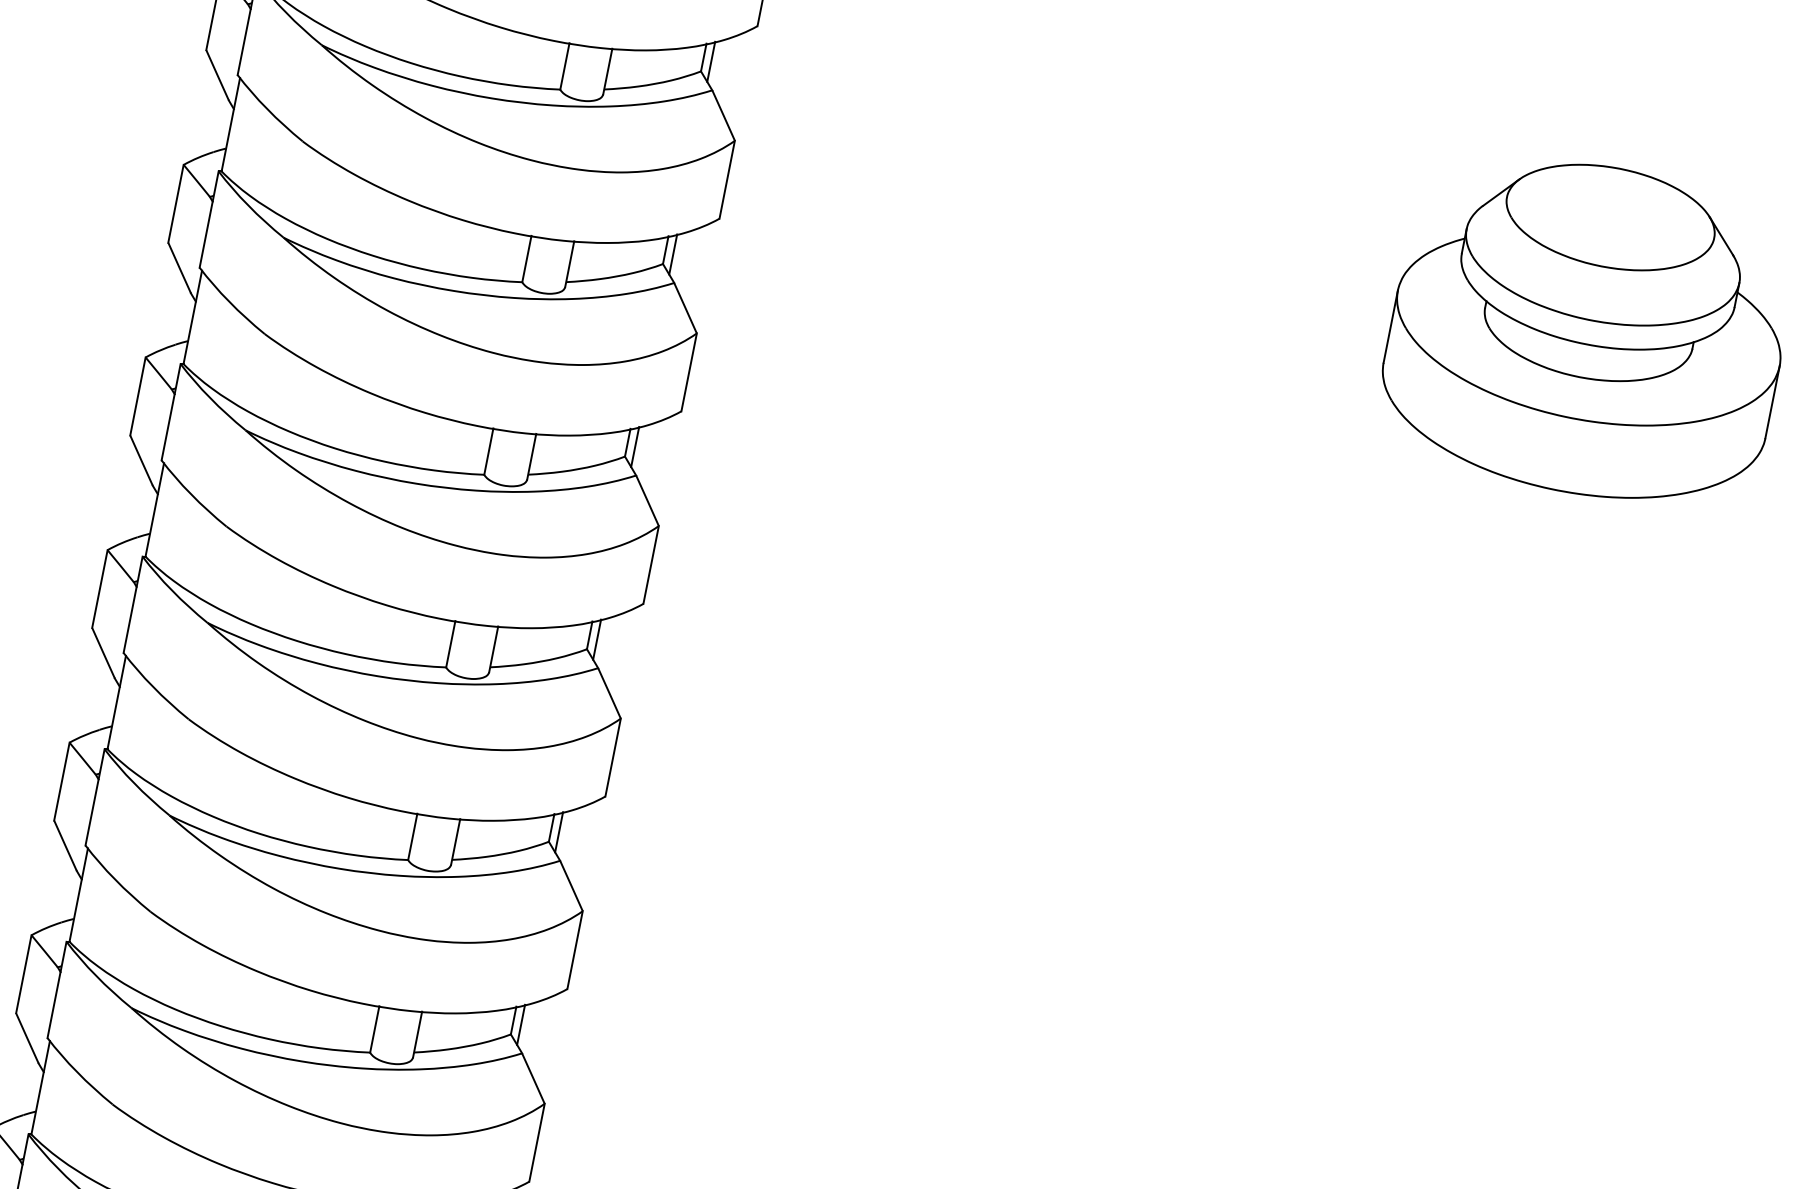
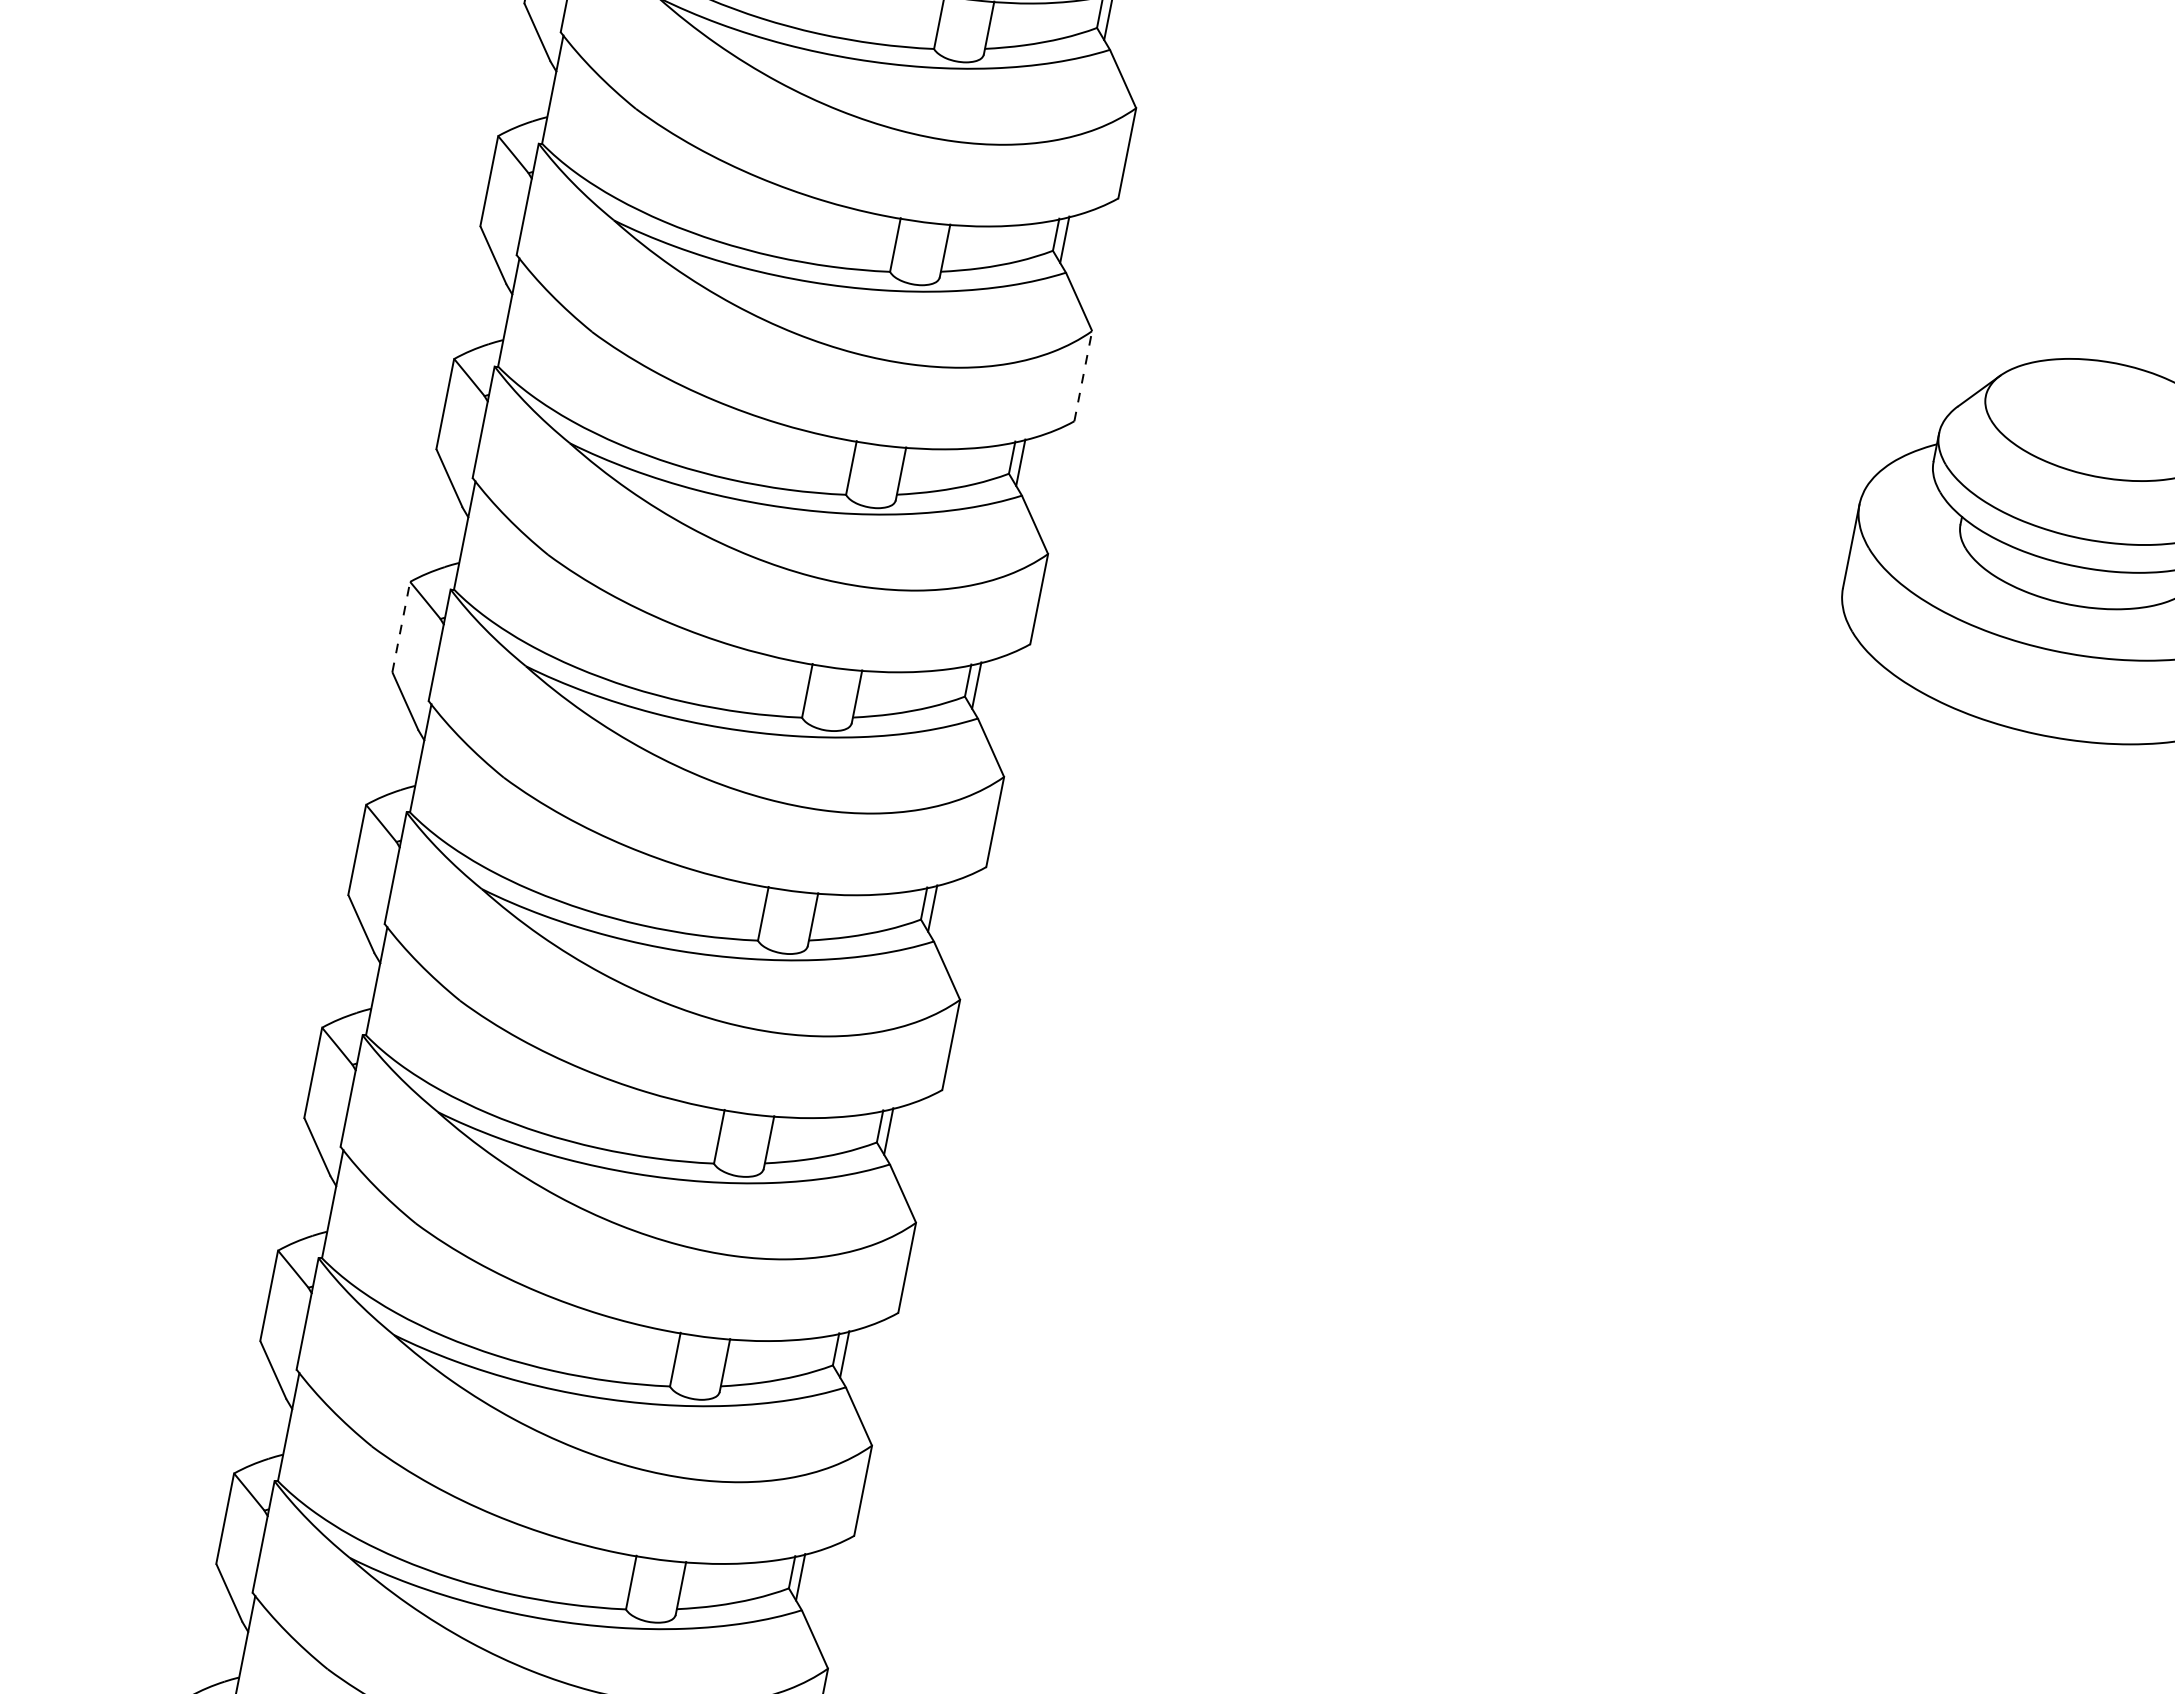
line: (727, 180) -> (1083, 376), solid -> dashed
line: (138, 396) -> (401, 627), solid -> dashed

